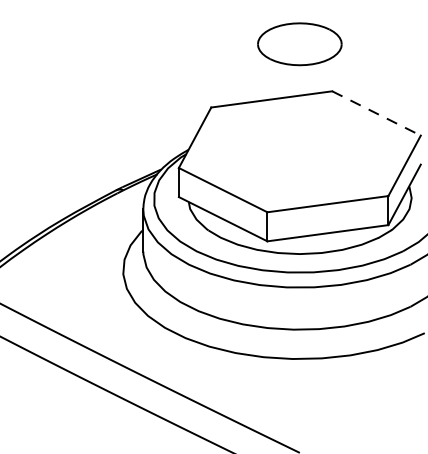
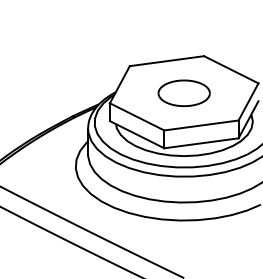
part: (298, 44) -> (183, 93), moved
line: (376, 114) -> (231, 70), dashed -> solid

